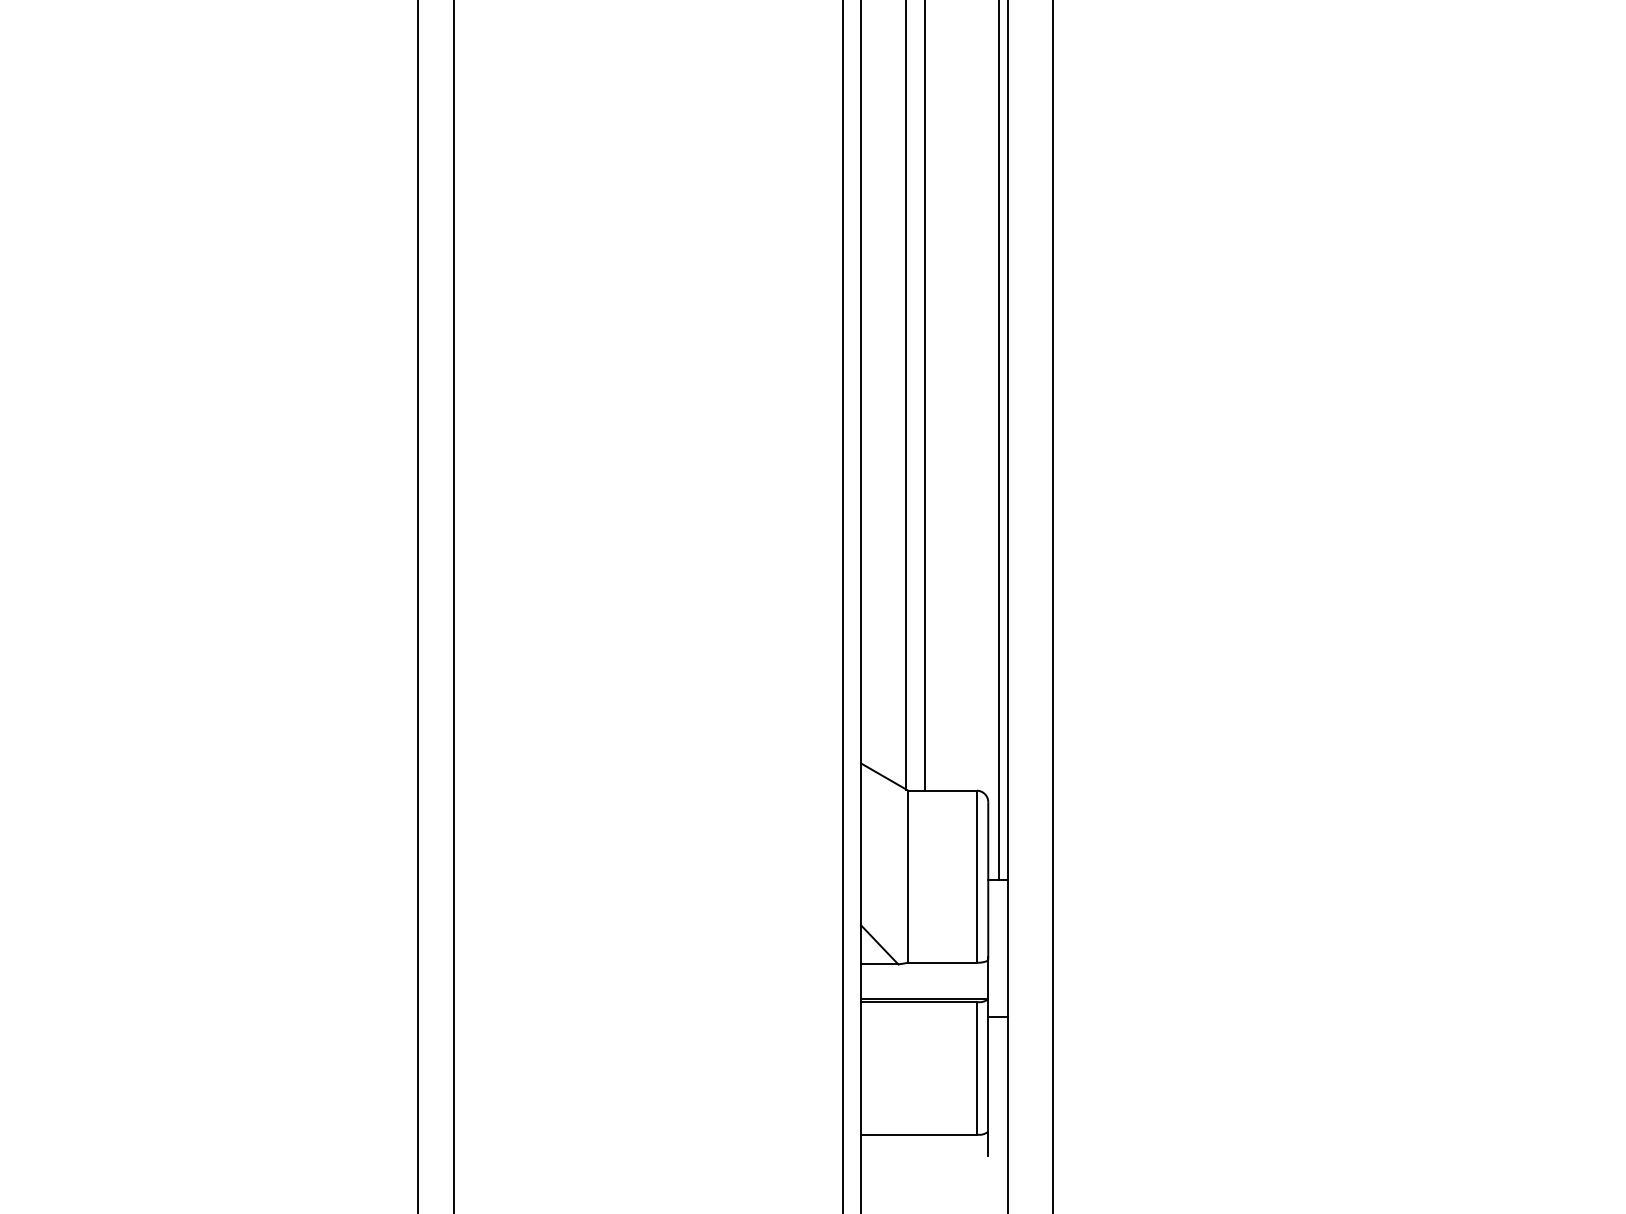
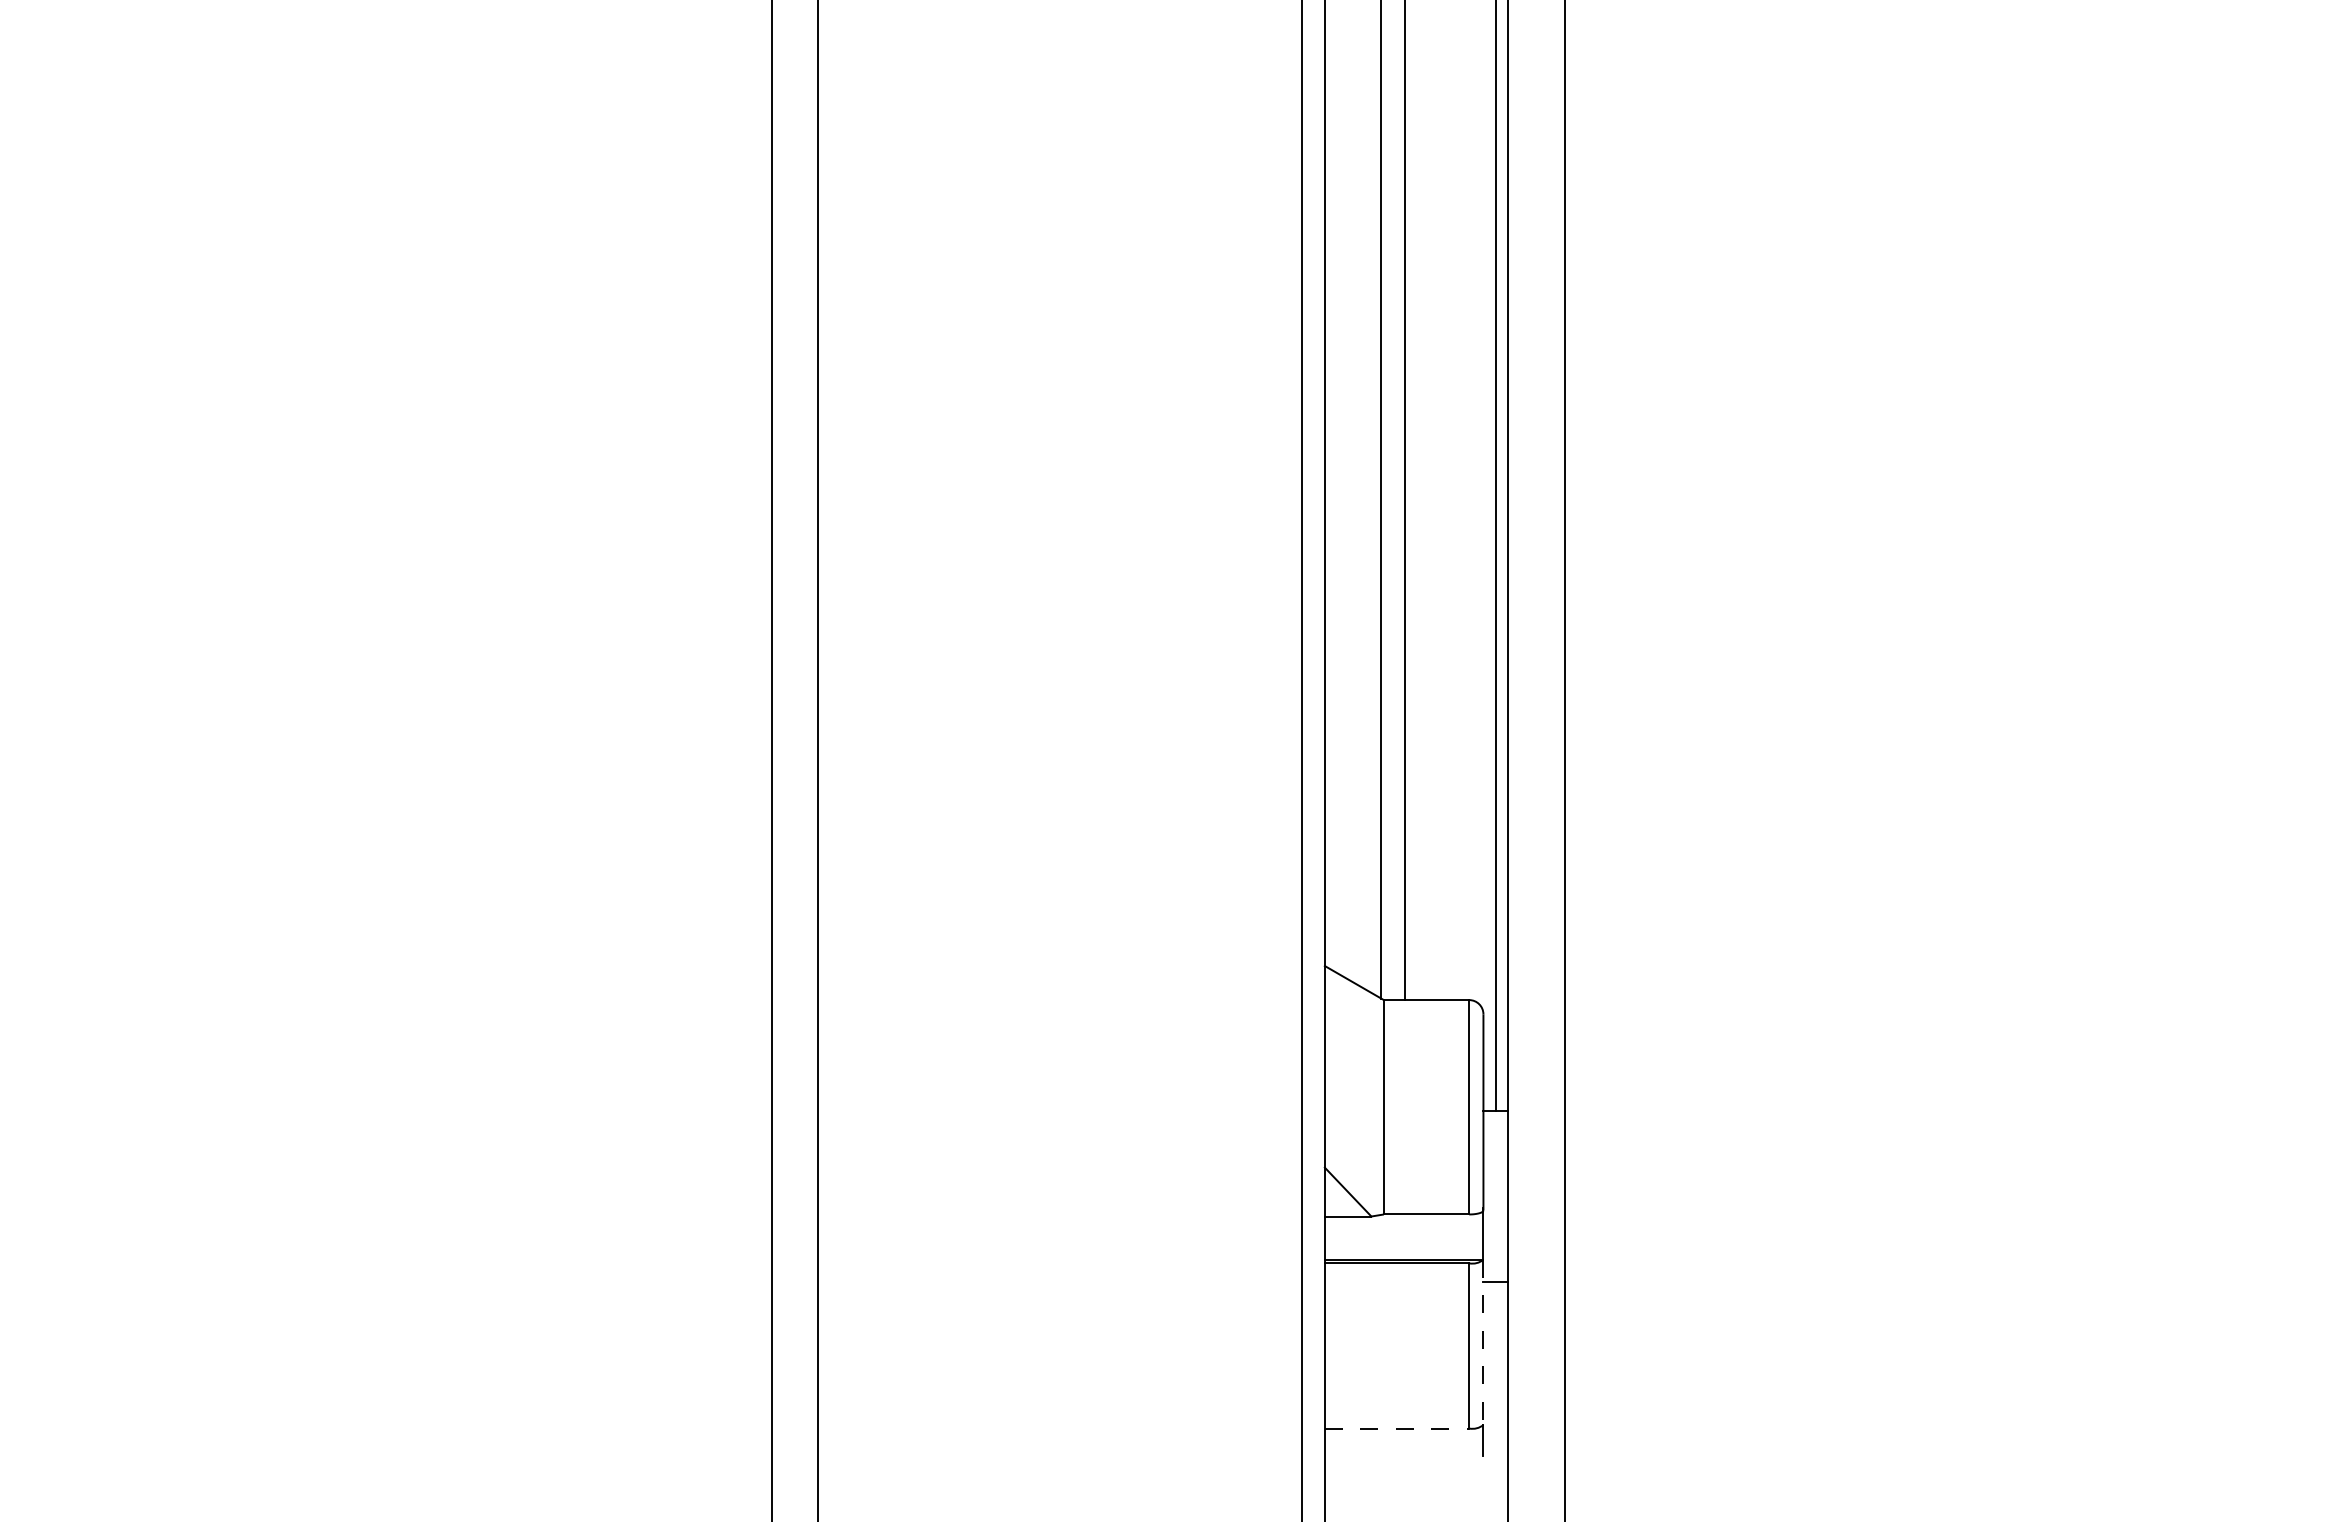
line: (988, 1065) -> (1483, 1342), solid -> dashed
line: (919, 1134) -> (1397, 1428), solid -> dashed

